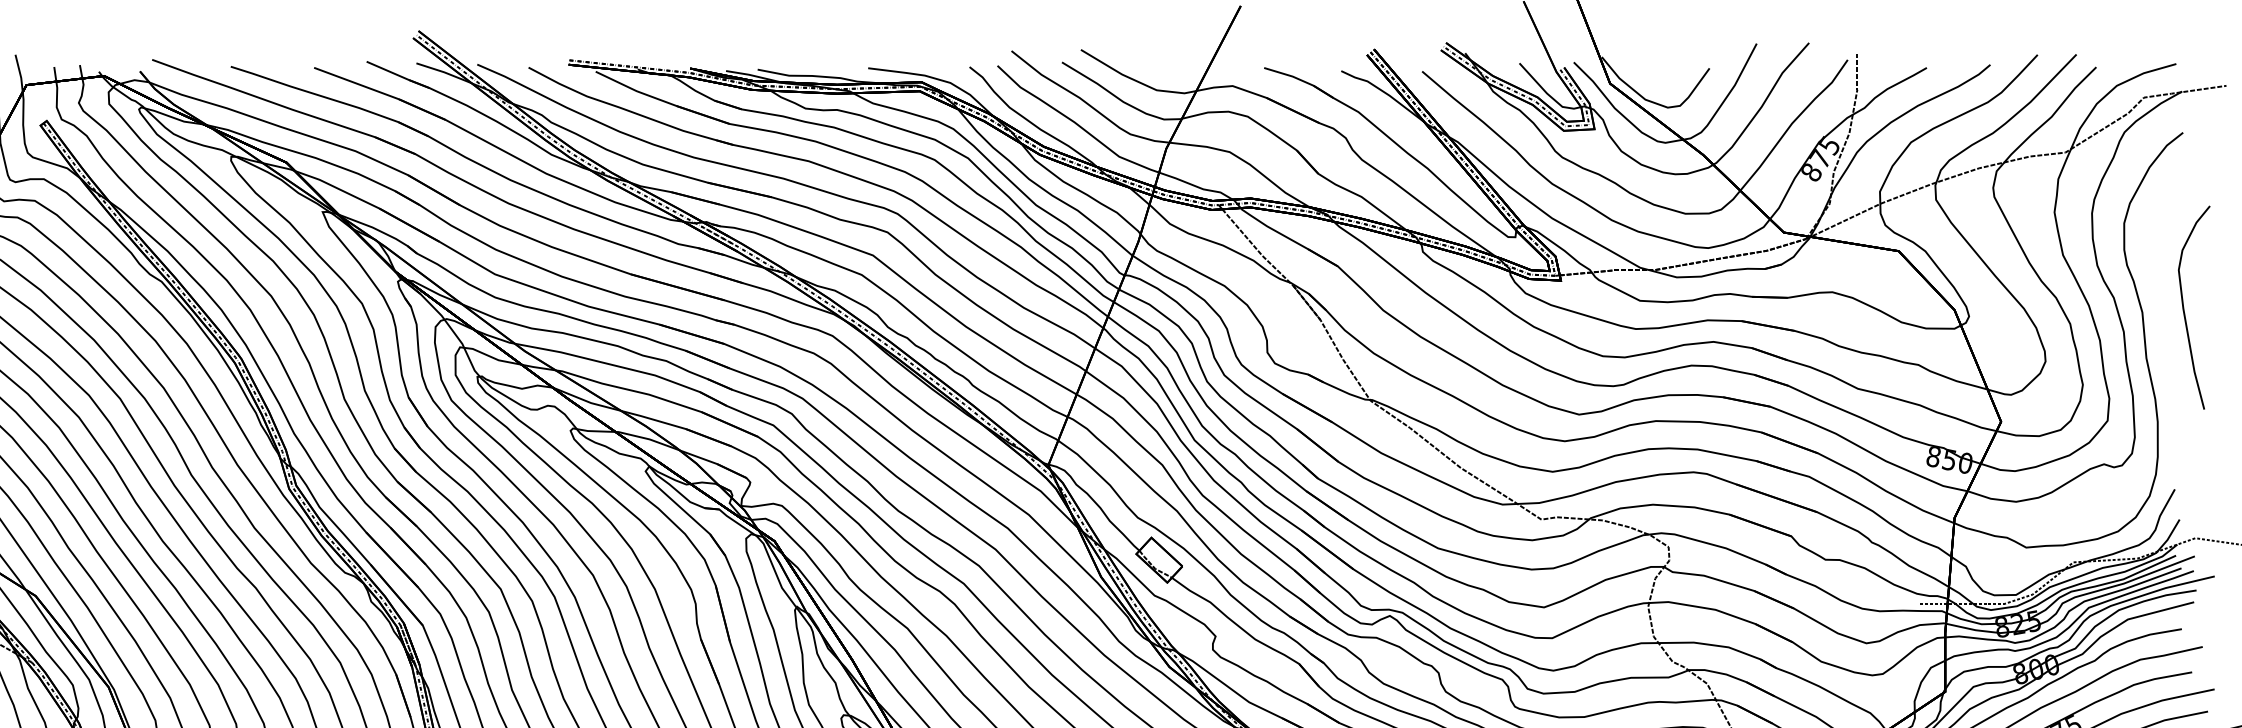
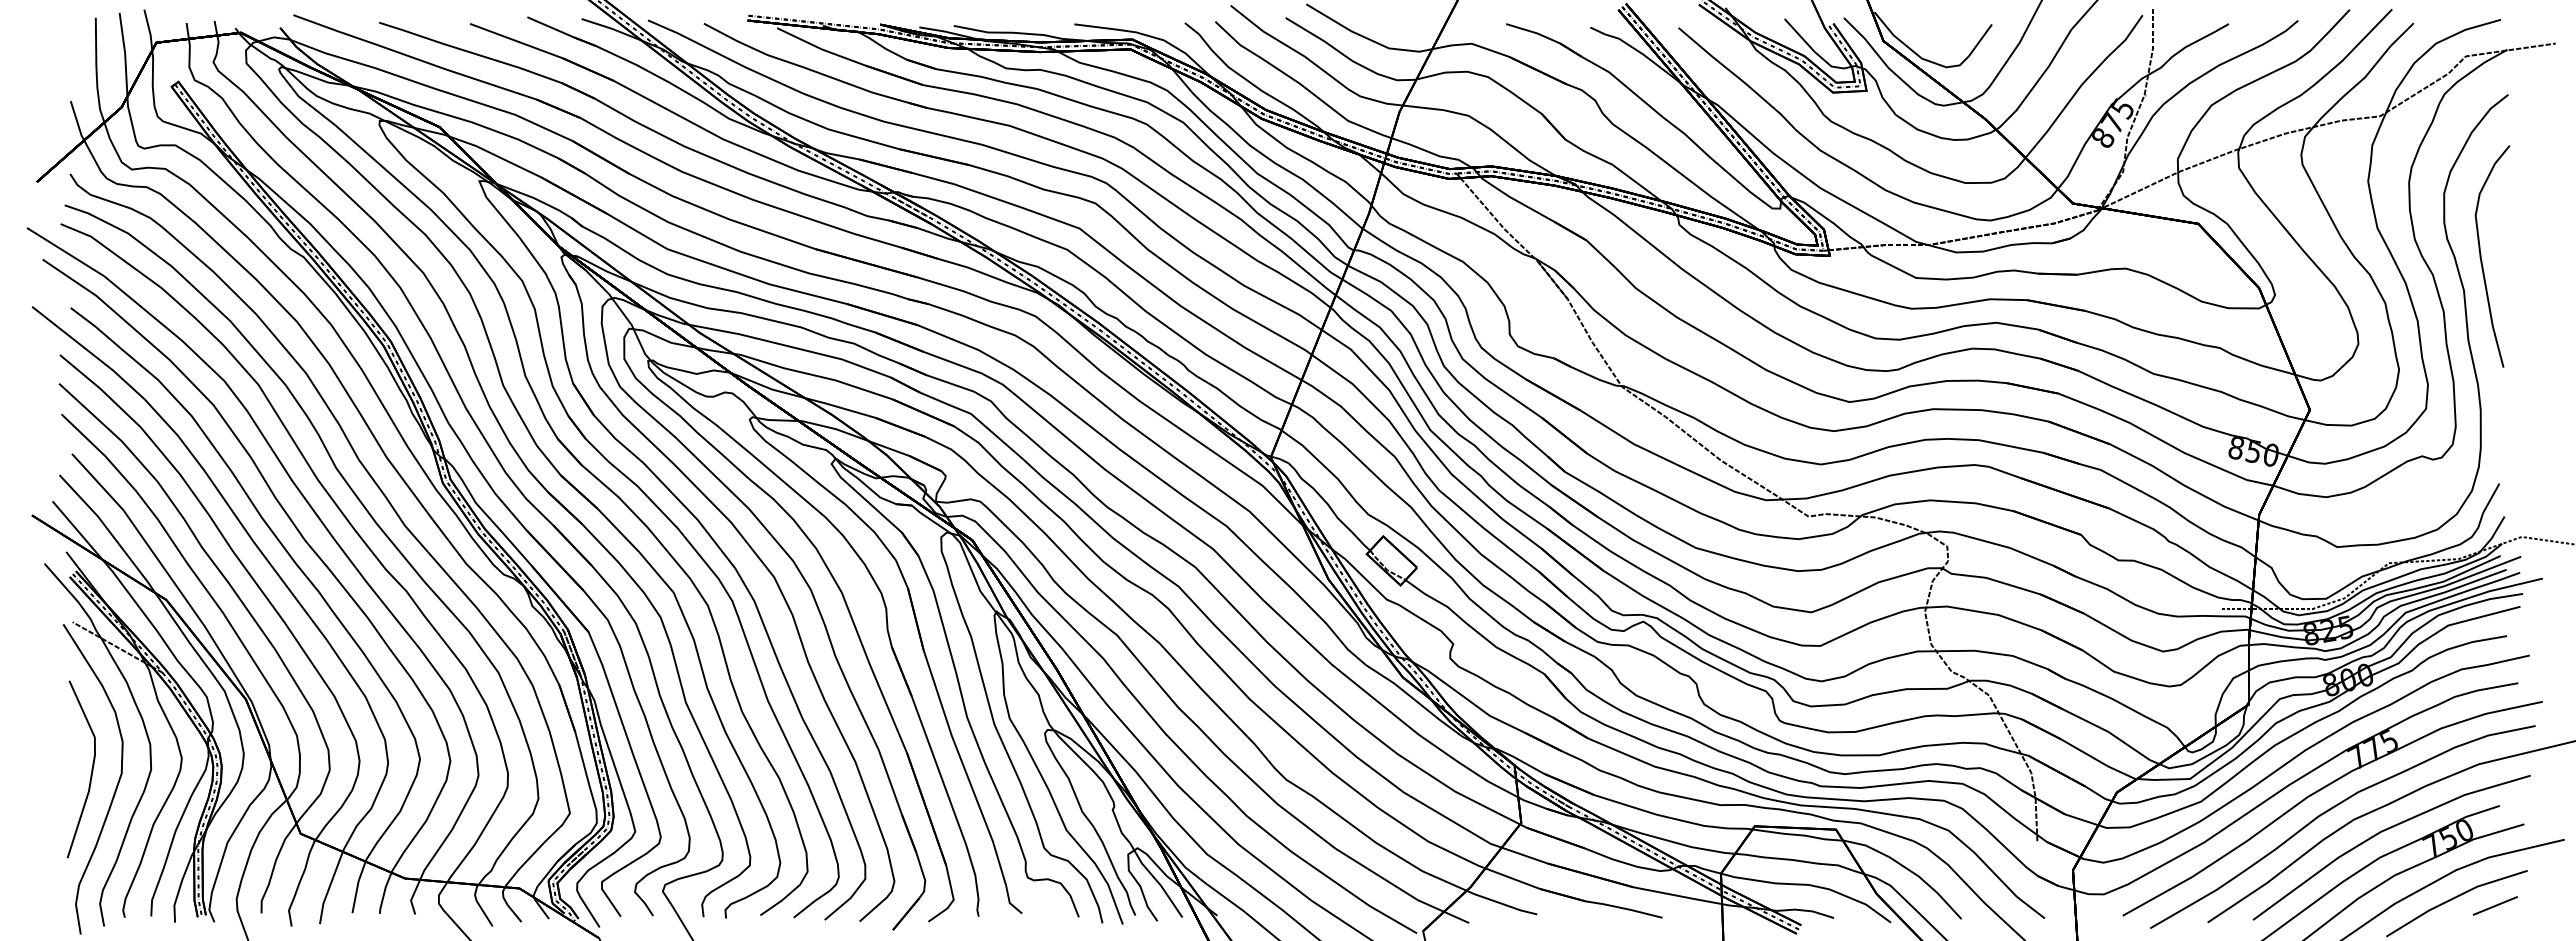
curve: (2185, 311) -> (2482, 260), moved

